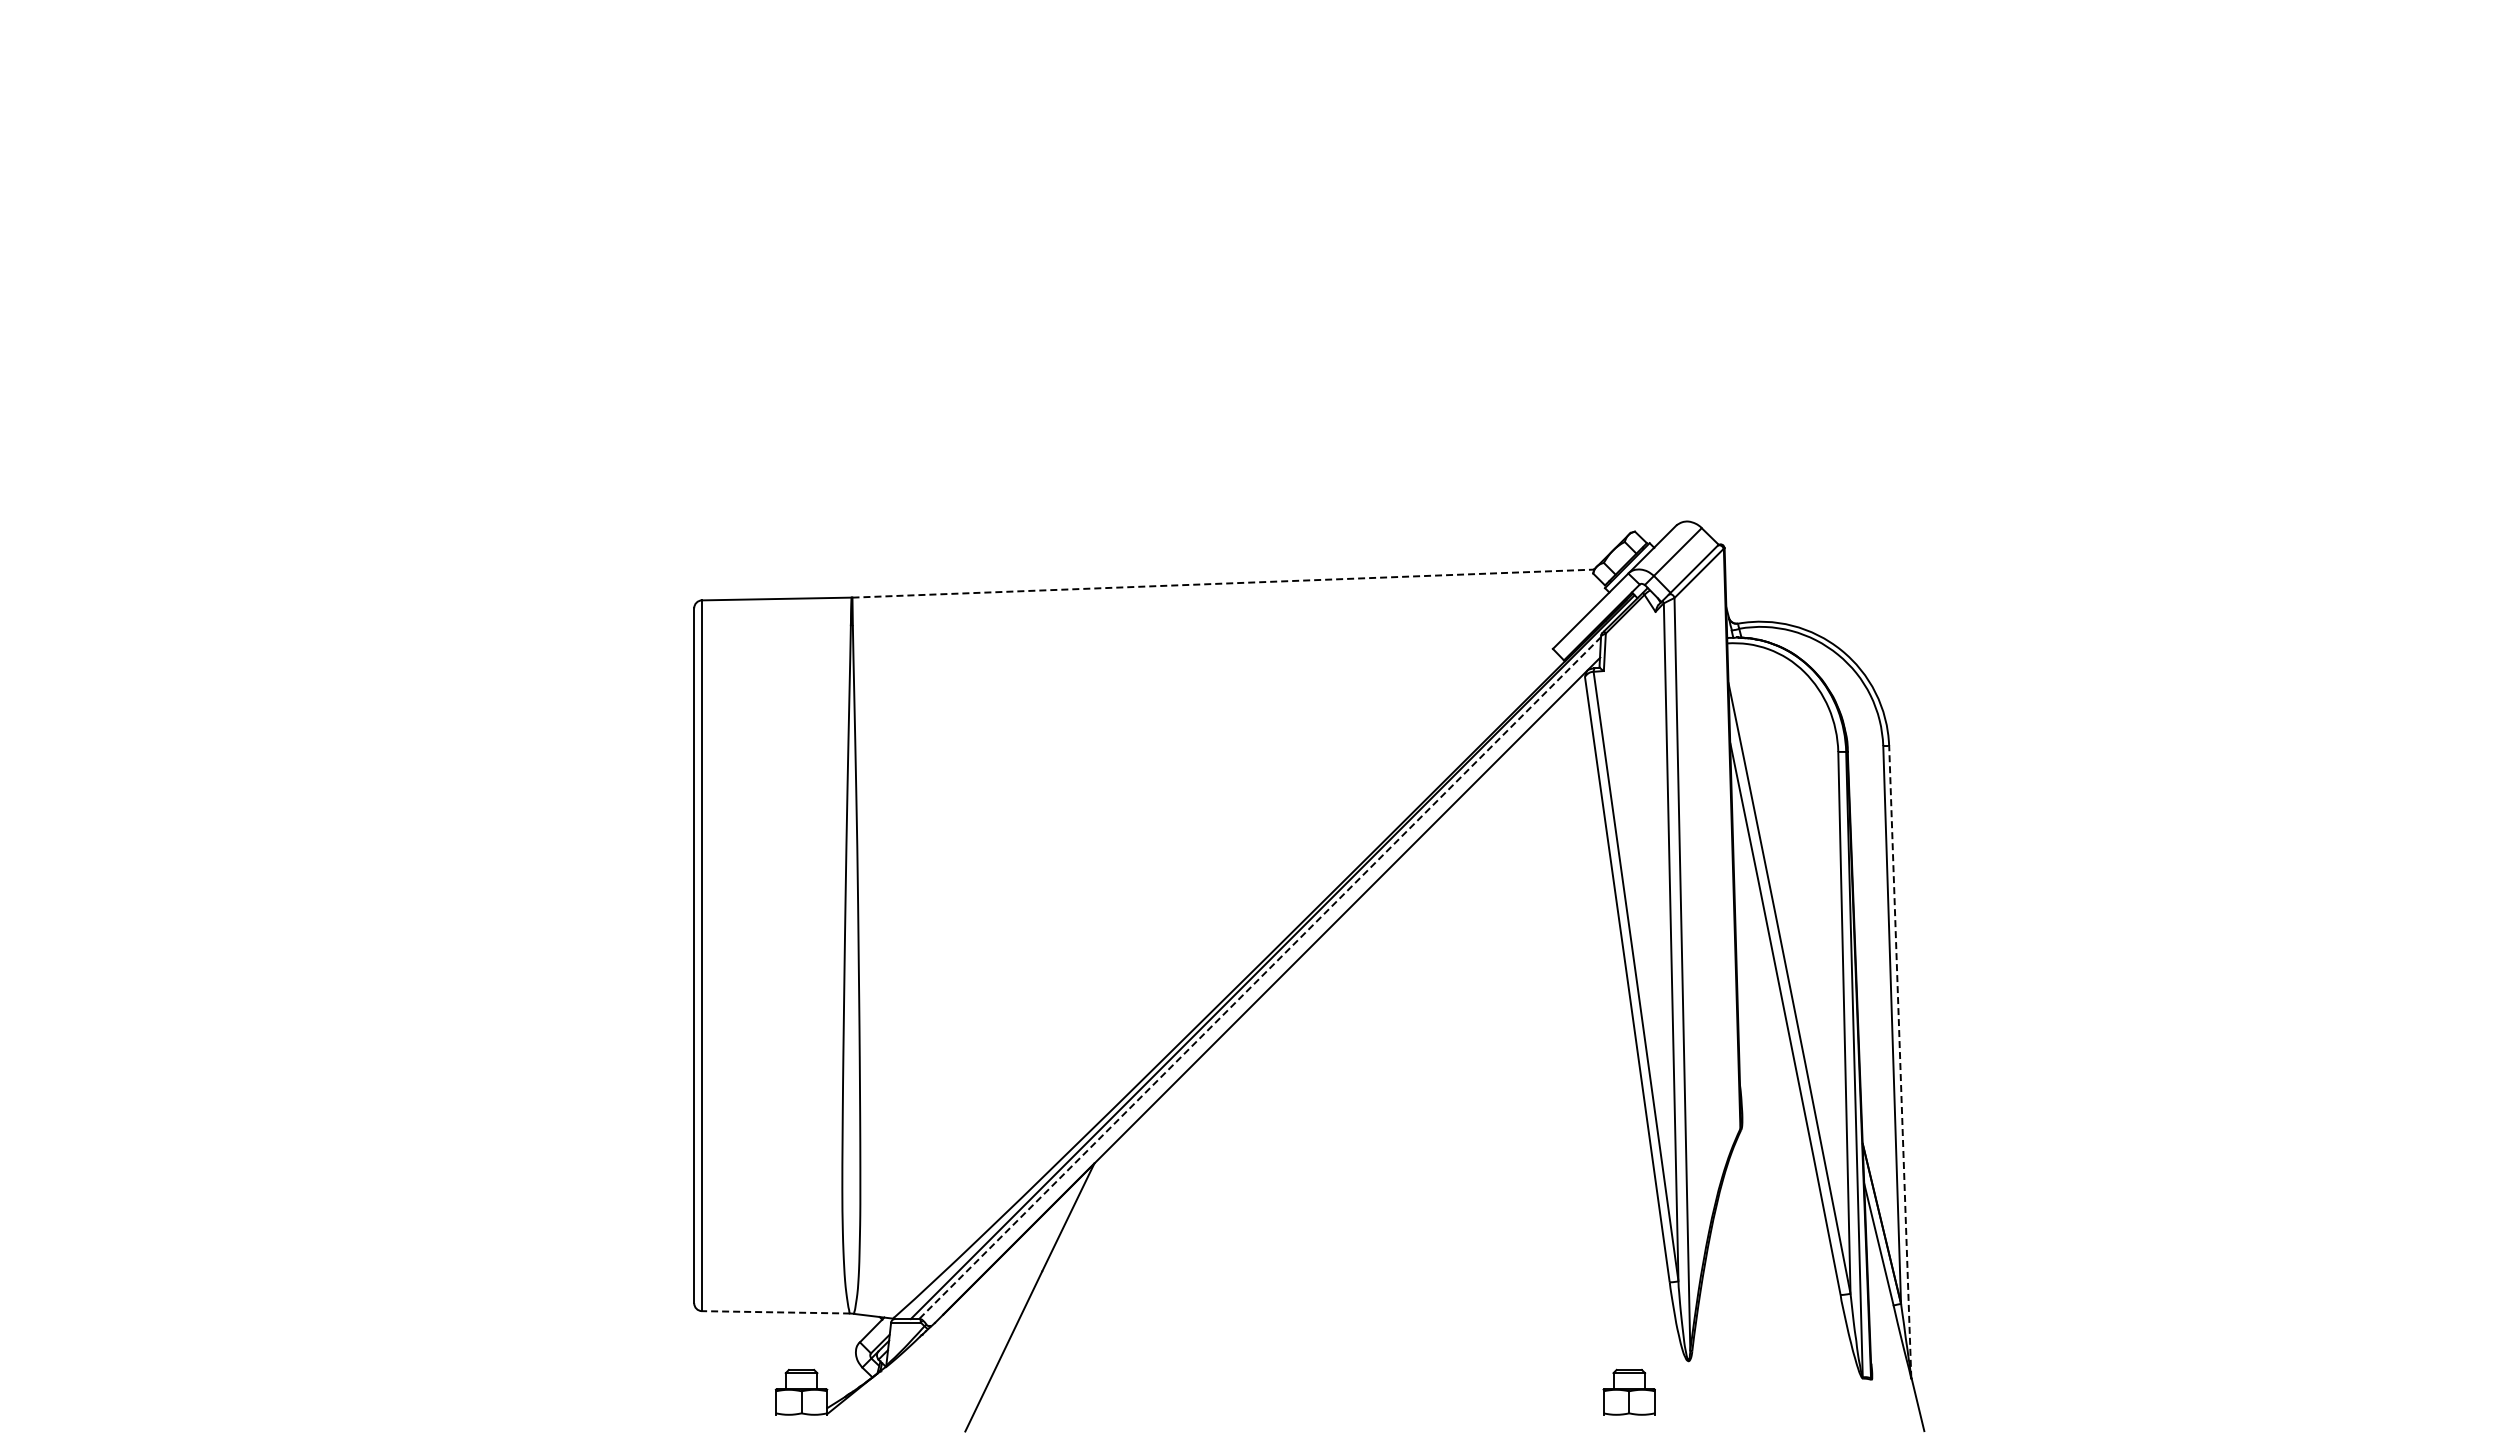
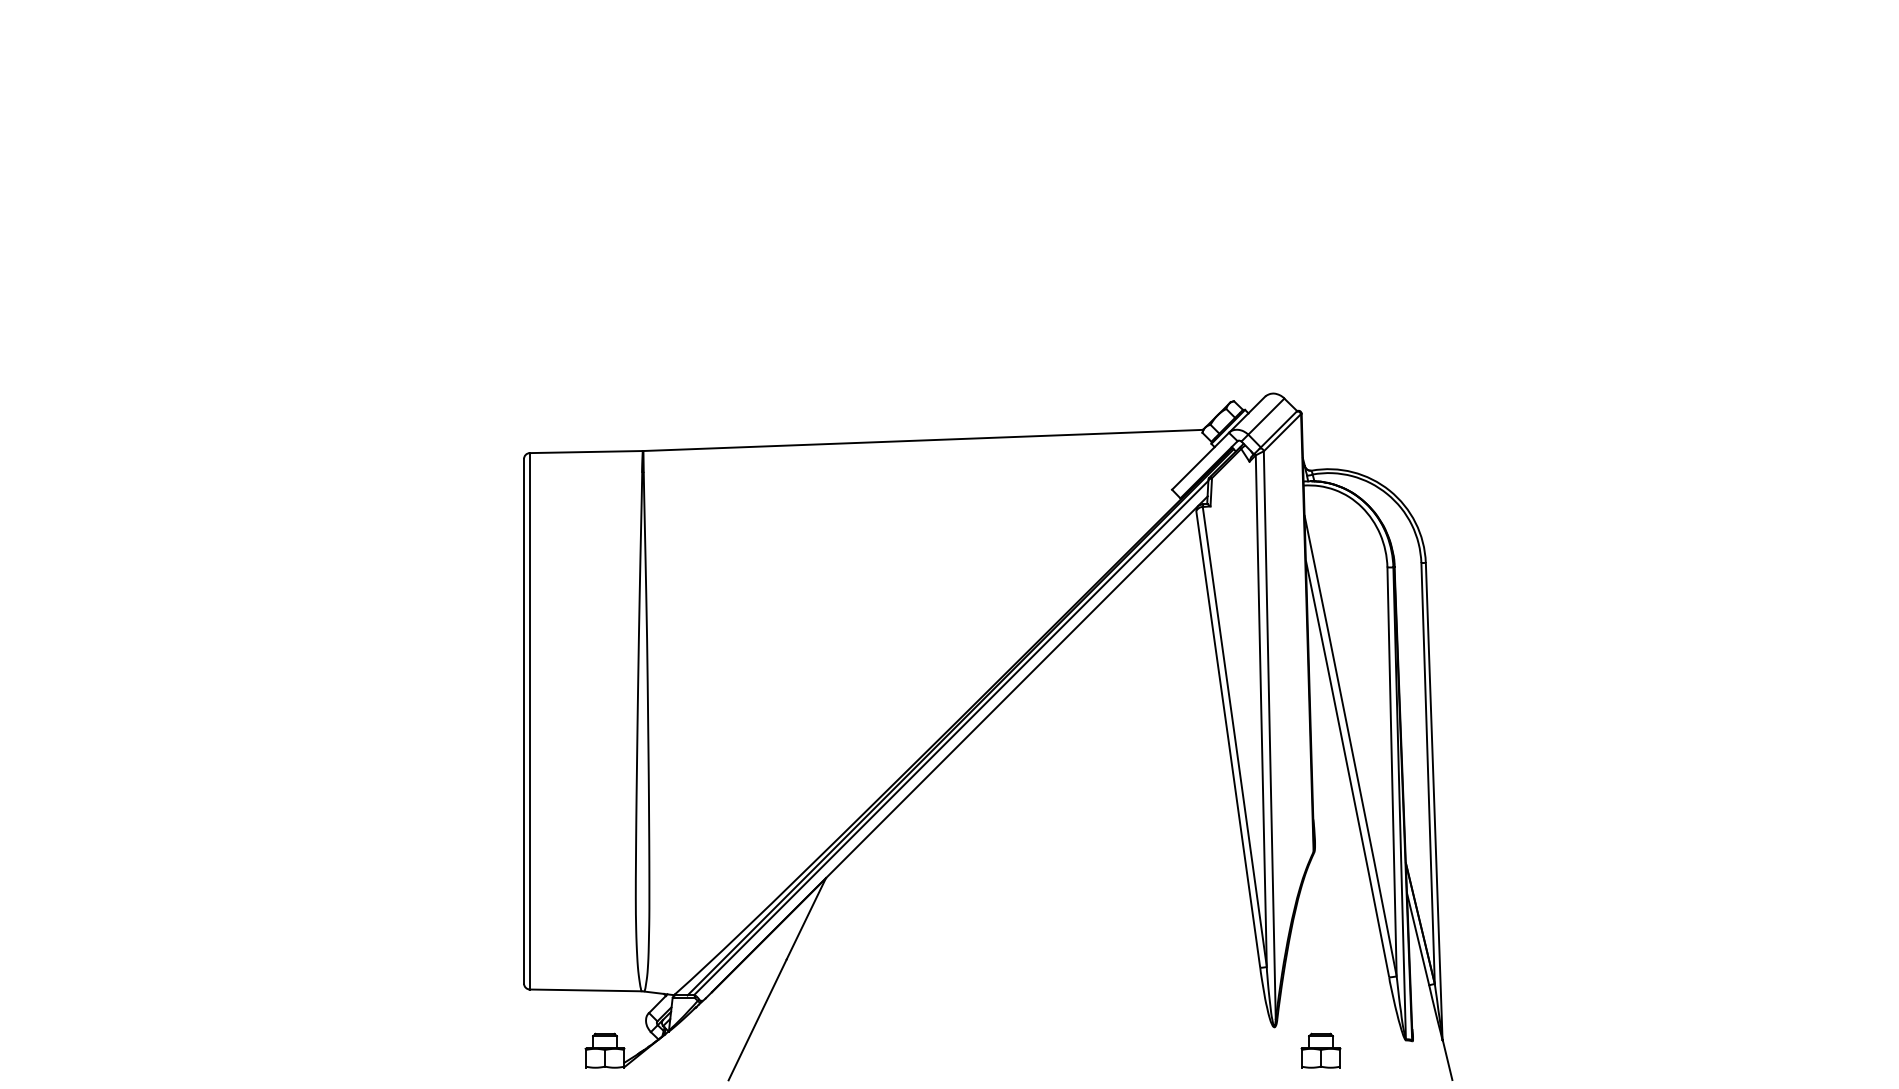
line: (1223, 583) -> (923, 440), dashed -> solid
line: (1260, 977) -> (951, 737), dashed -> solid
line: (1900, 1061) -> (1434, 801), dashed -> solid
line: (775, 1312) -> (585, 990), dashed -> solid
part: (1628, 1391) -> (1320, 1050), moved

